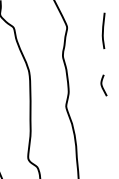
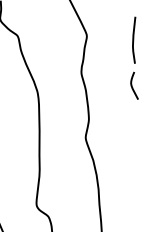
curve: (102, 85) -> (132, 85), moved

